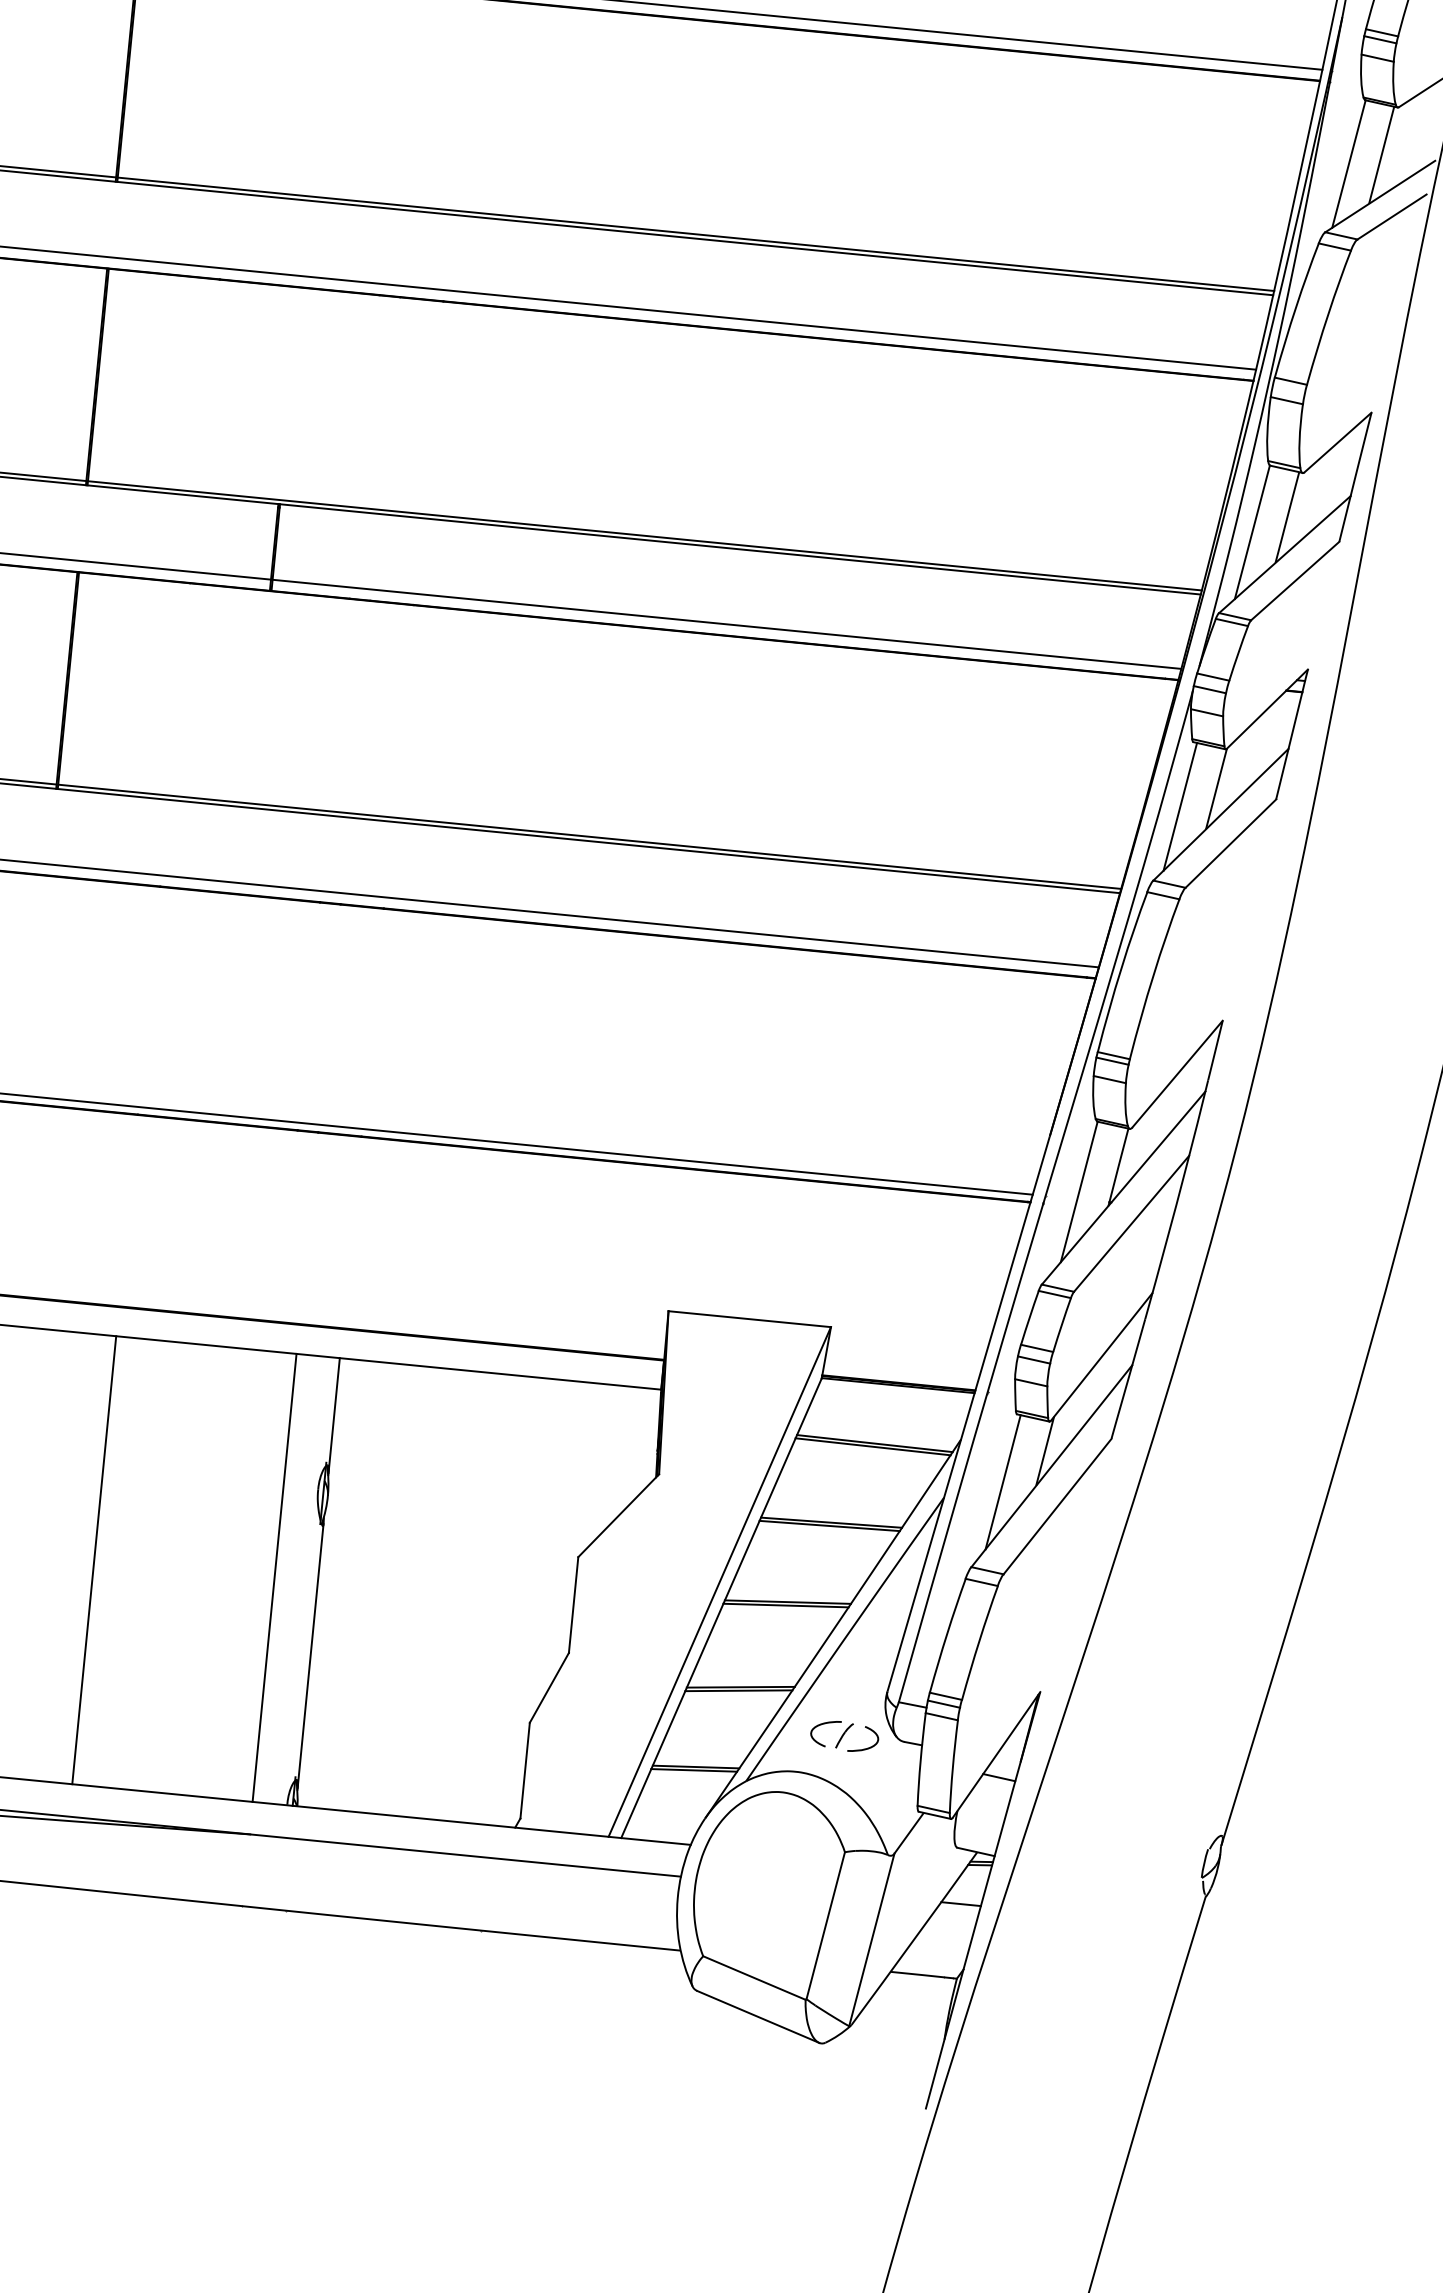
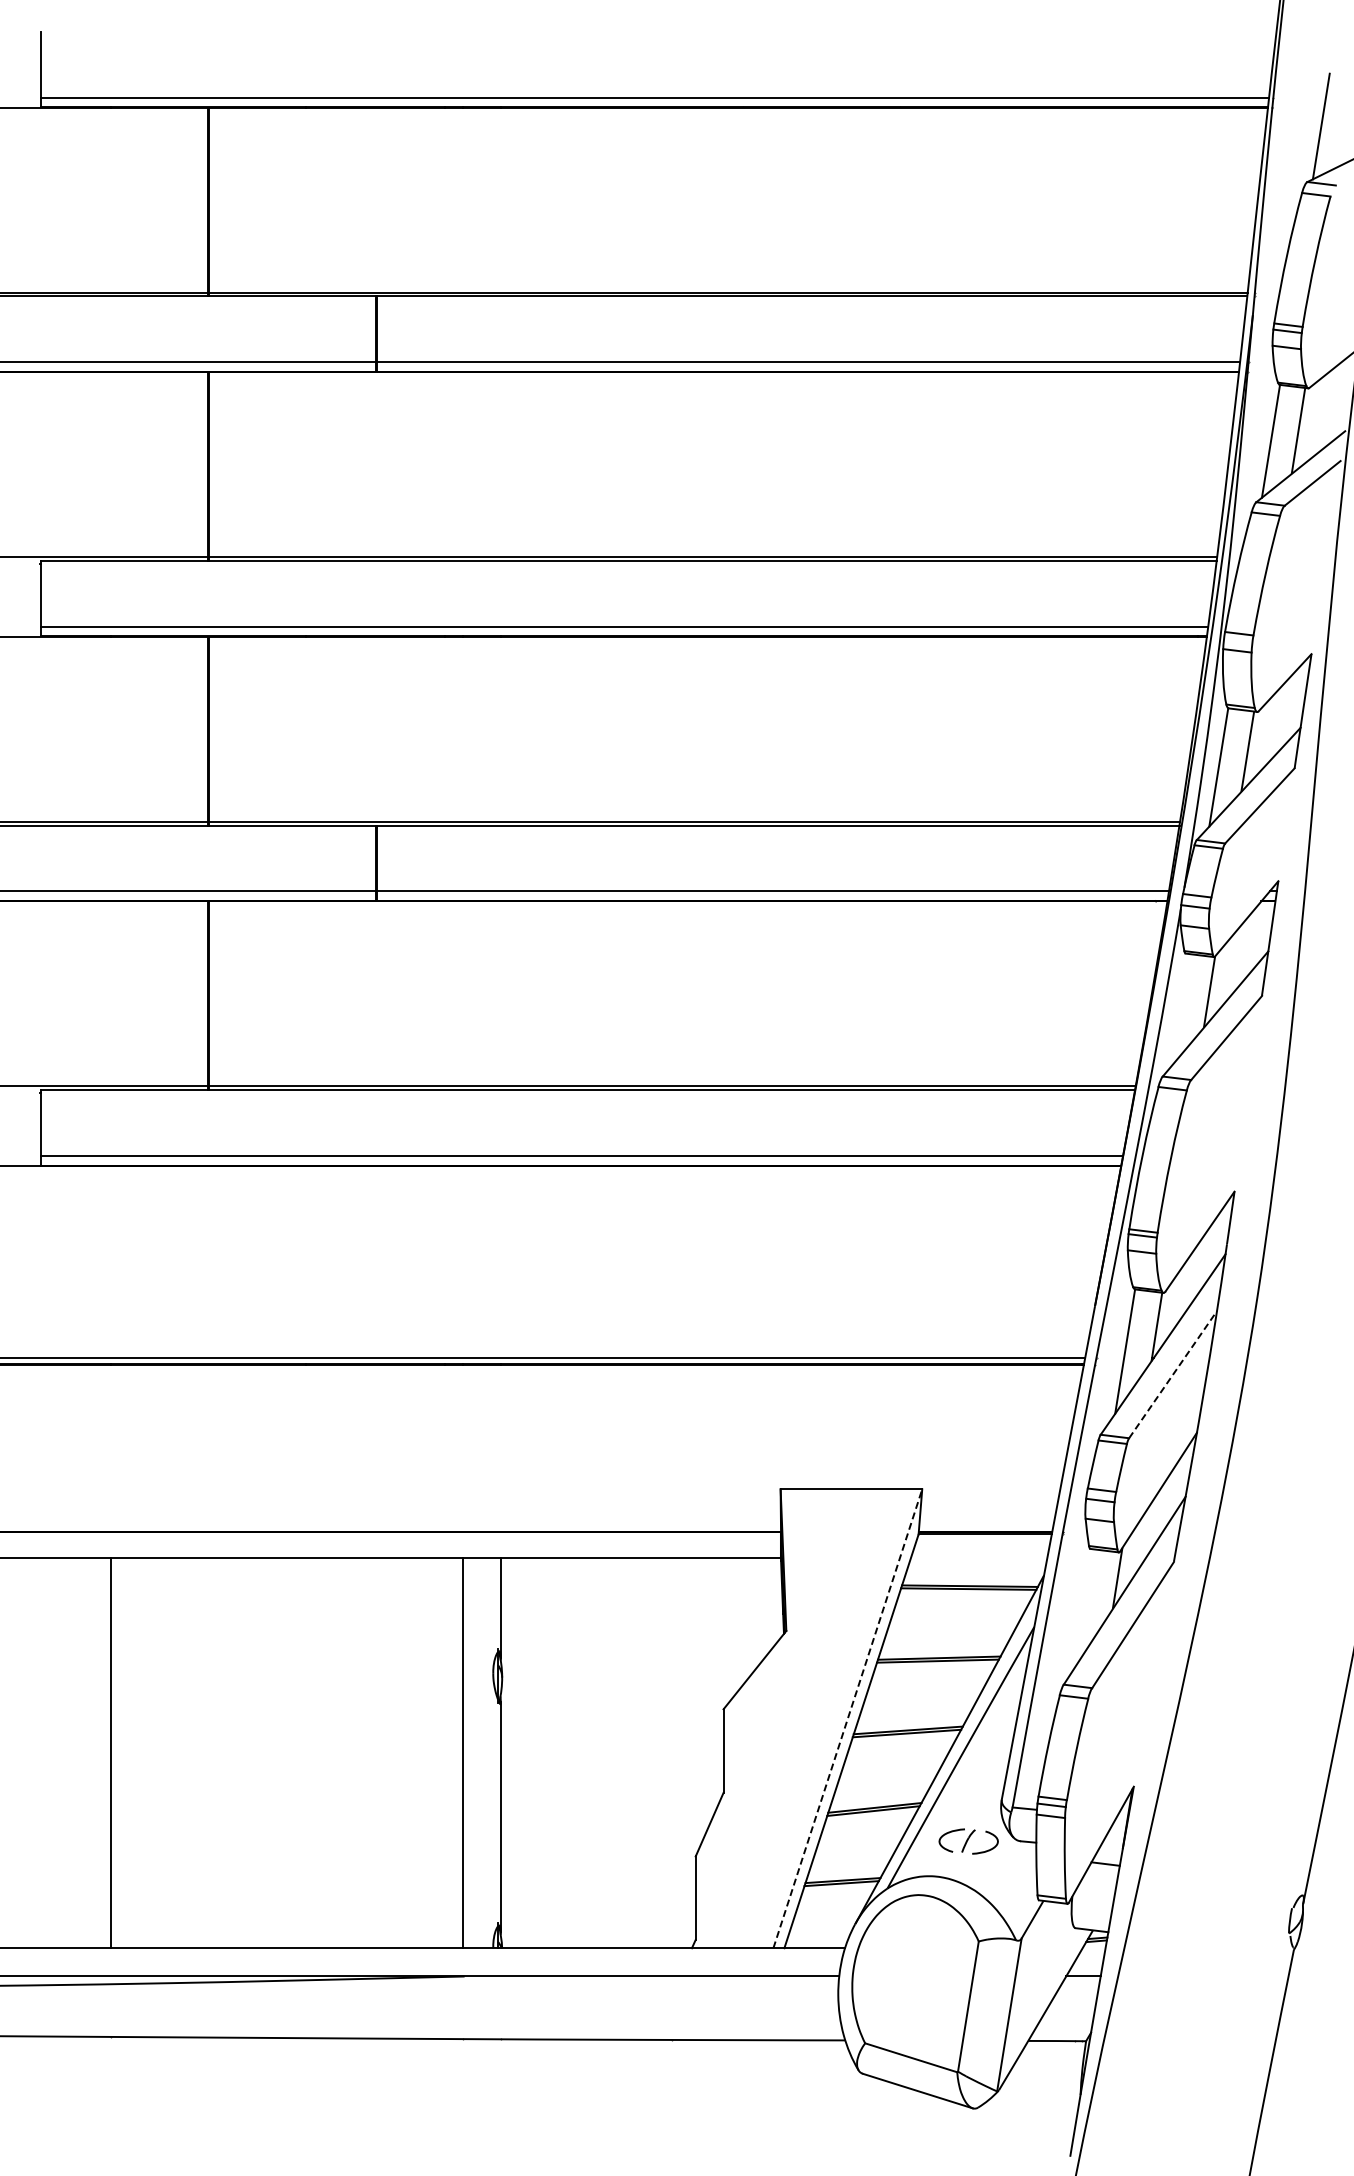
line: (1179, 806) -> (1179, 1010), removed
line: (1132, 1223) -> (1173, 1374), solid -> dashed
line: (1002, 1481) -> (1083, 1608), removed
line: (93, 1559) -> (305, 1752), removed
line: (719, 1581) -> (847, 1718), solid -> dashed

